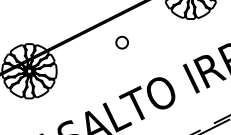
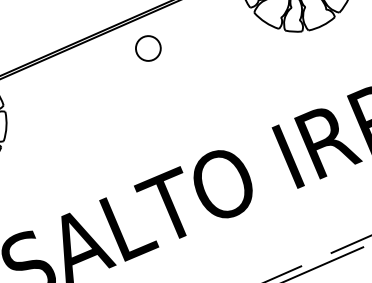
circle: (121, 42) -> (146, 47), moved

